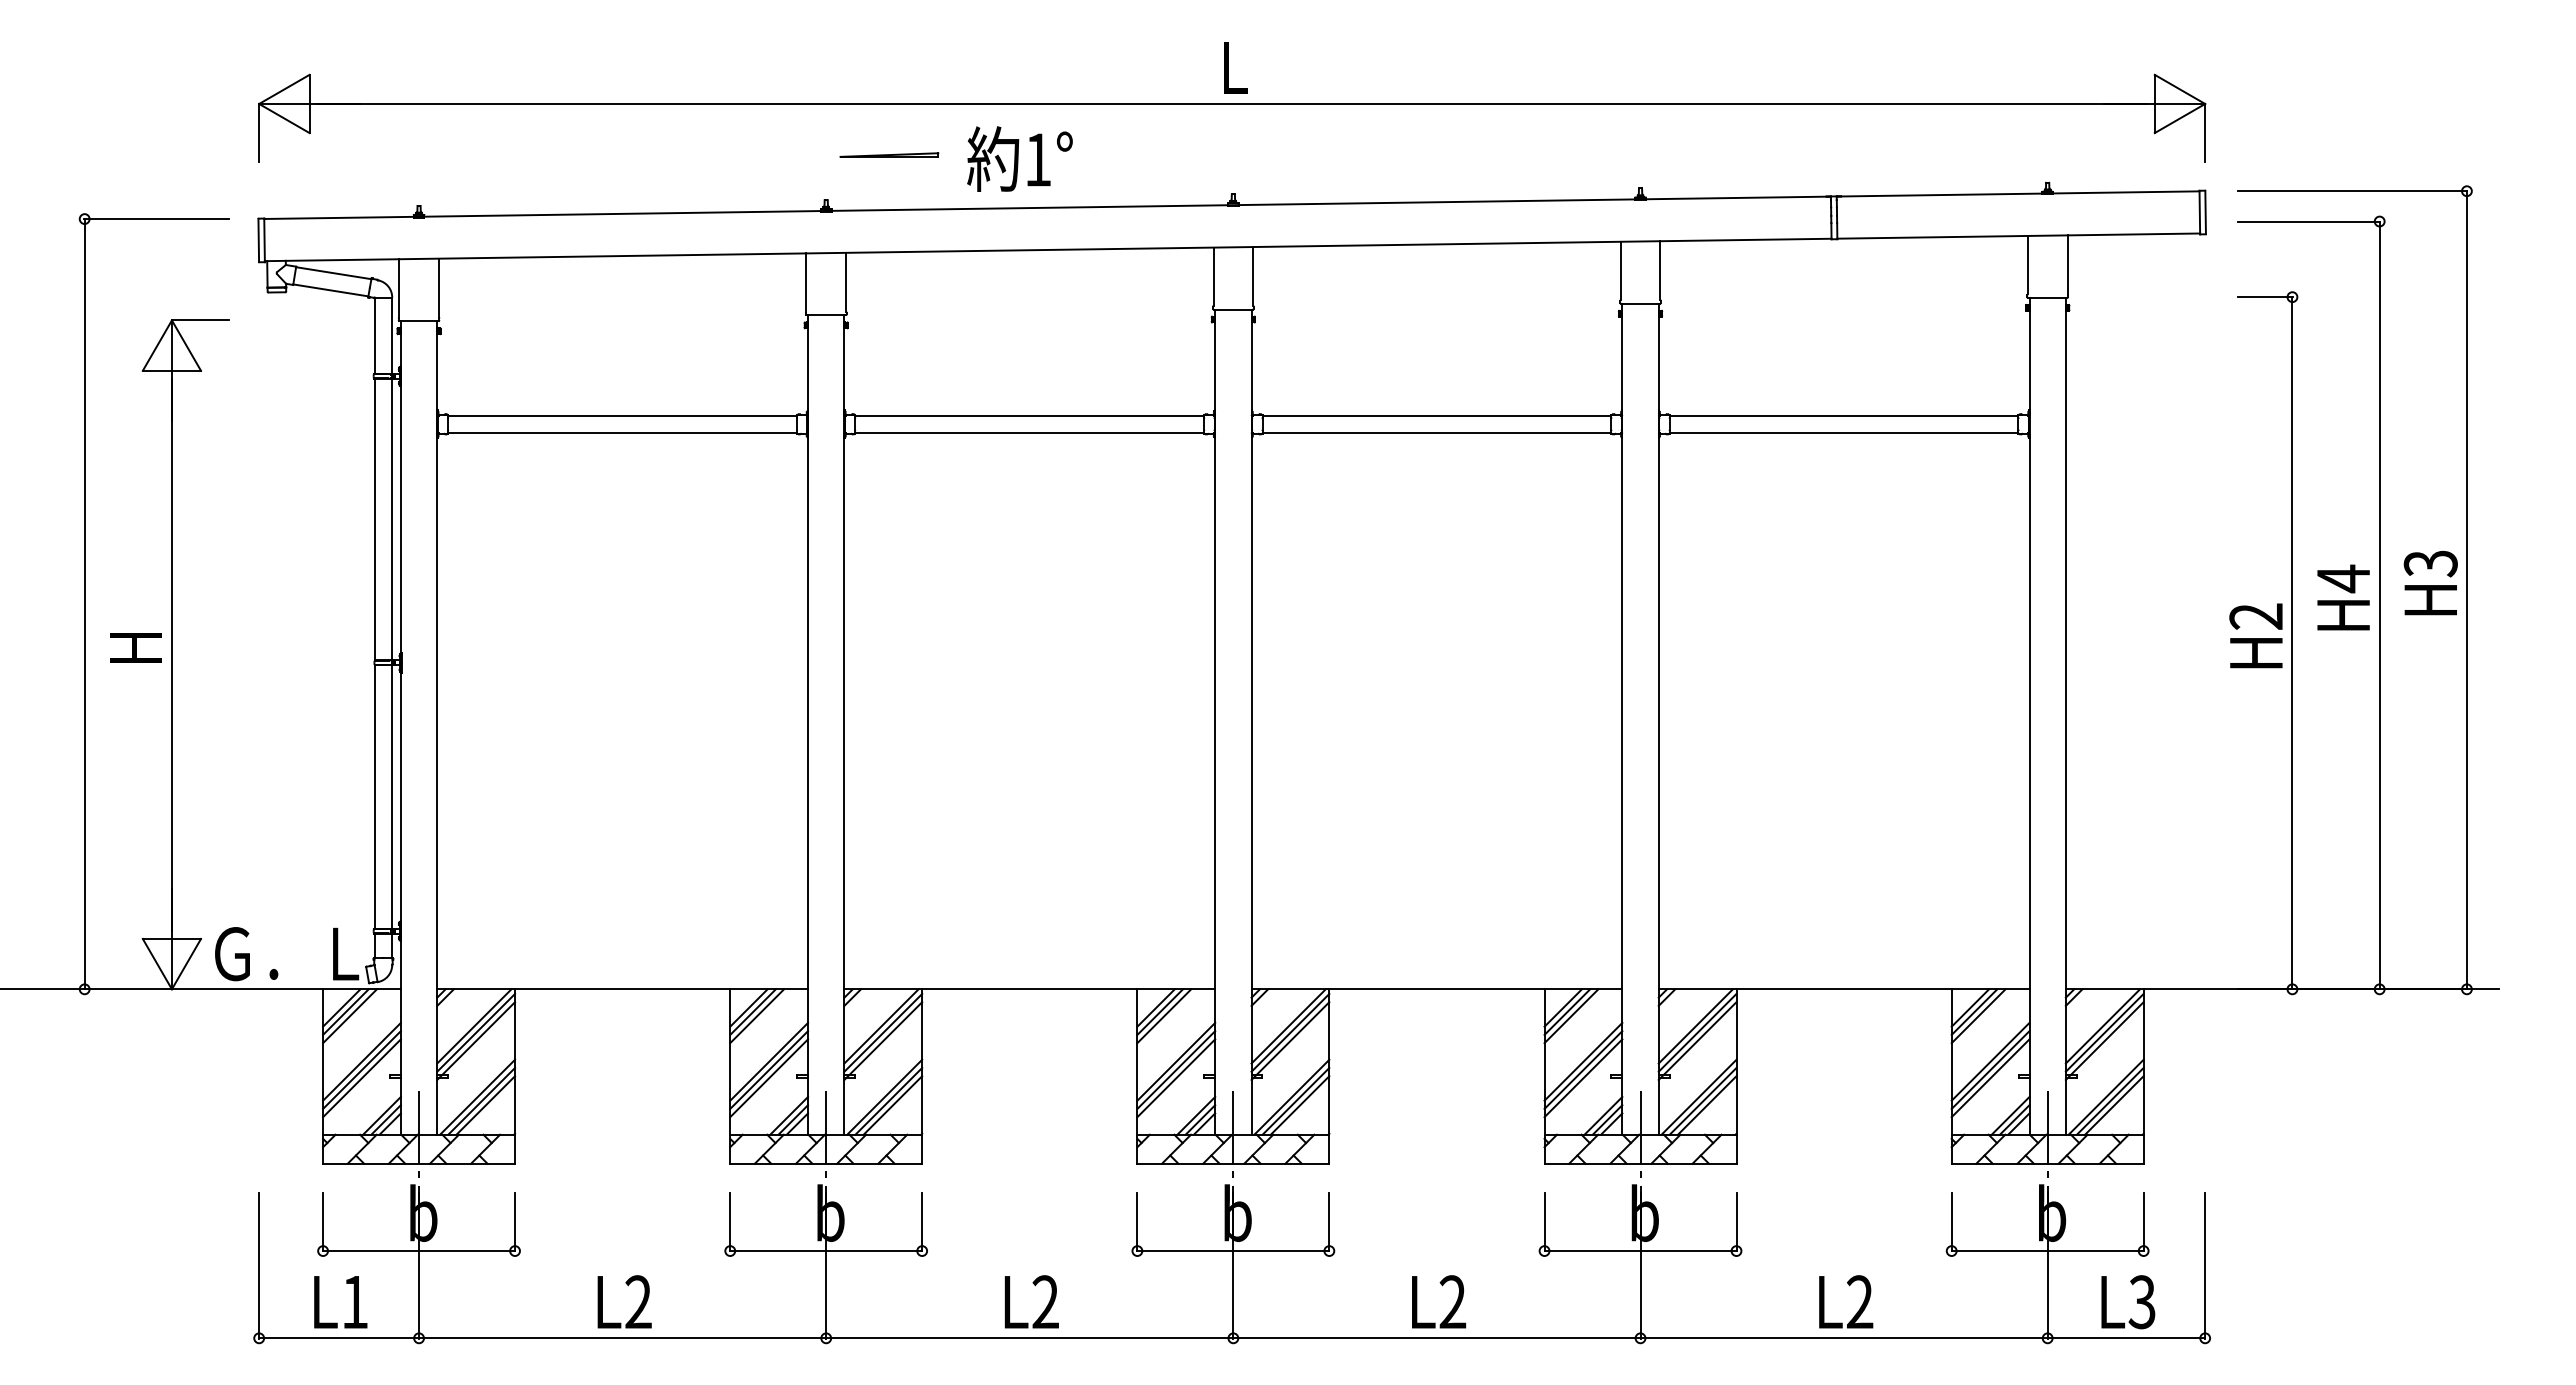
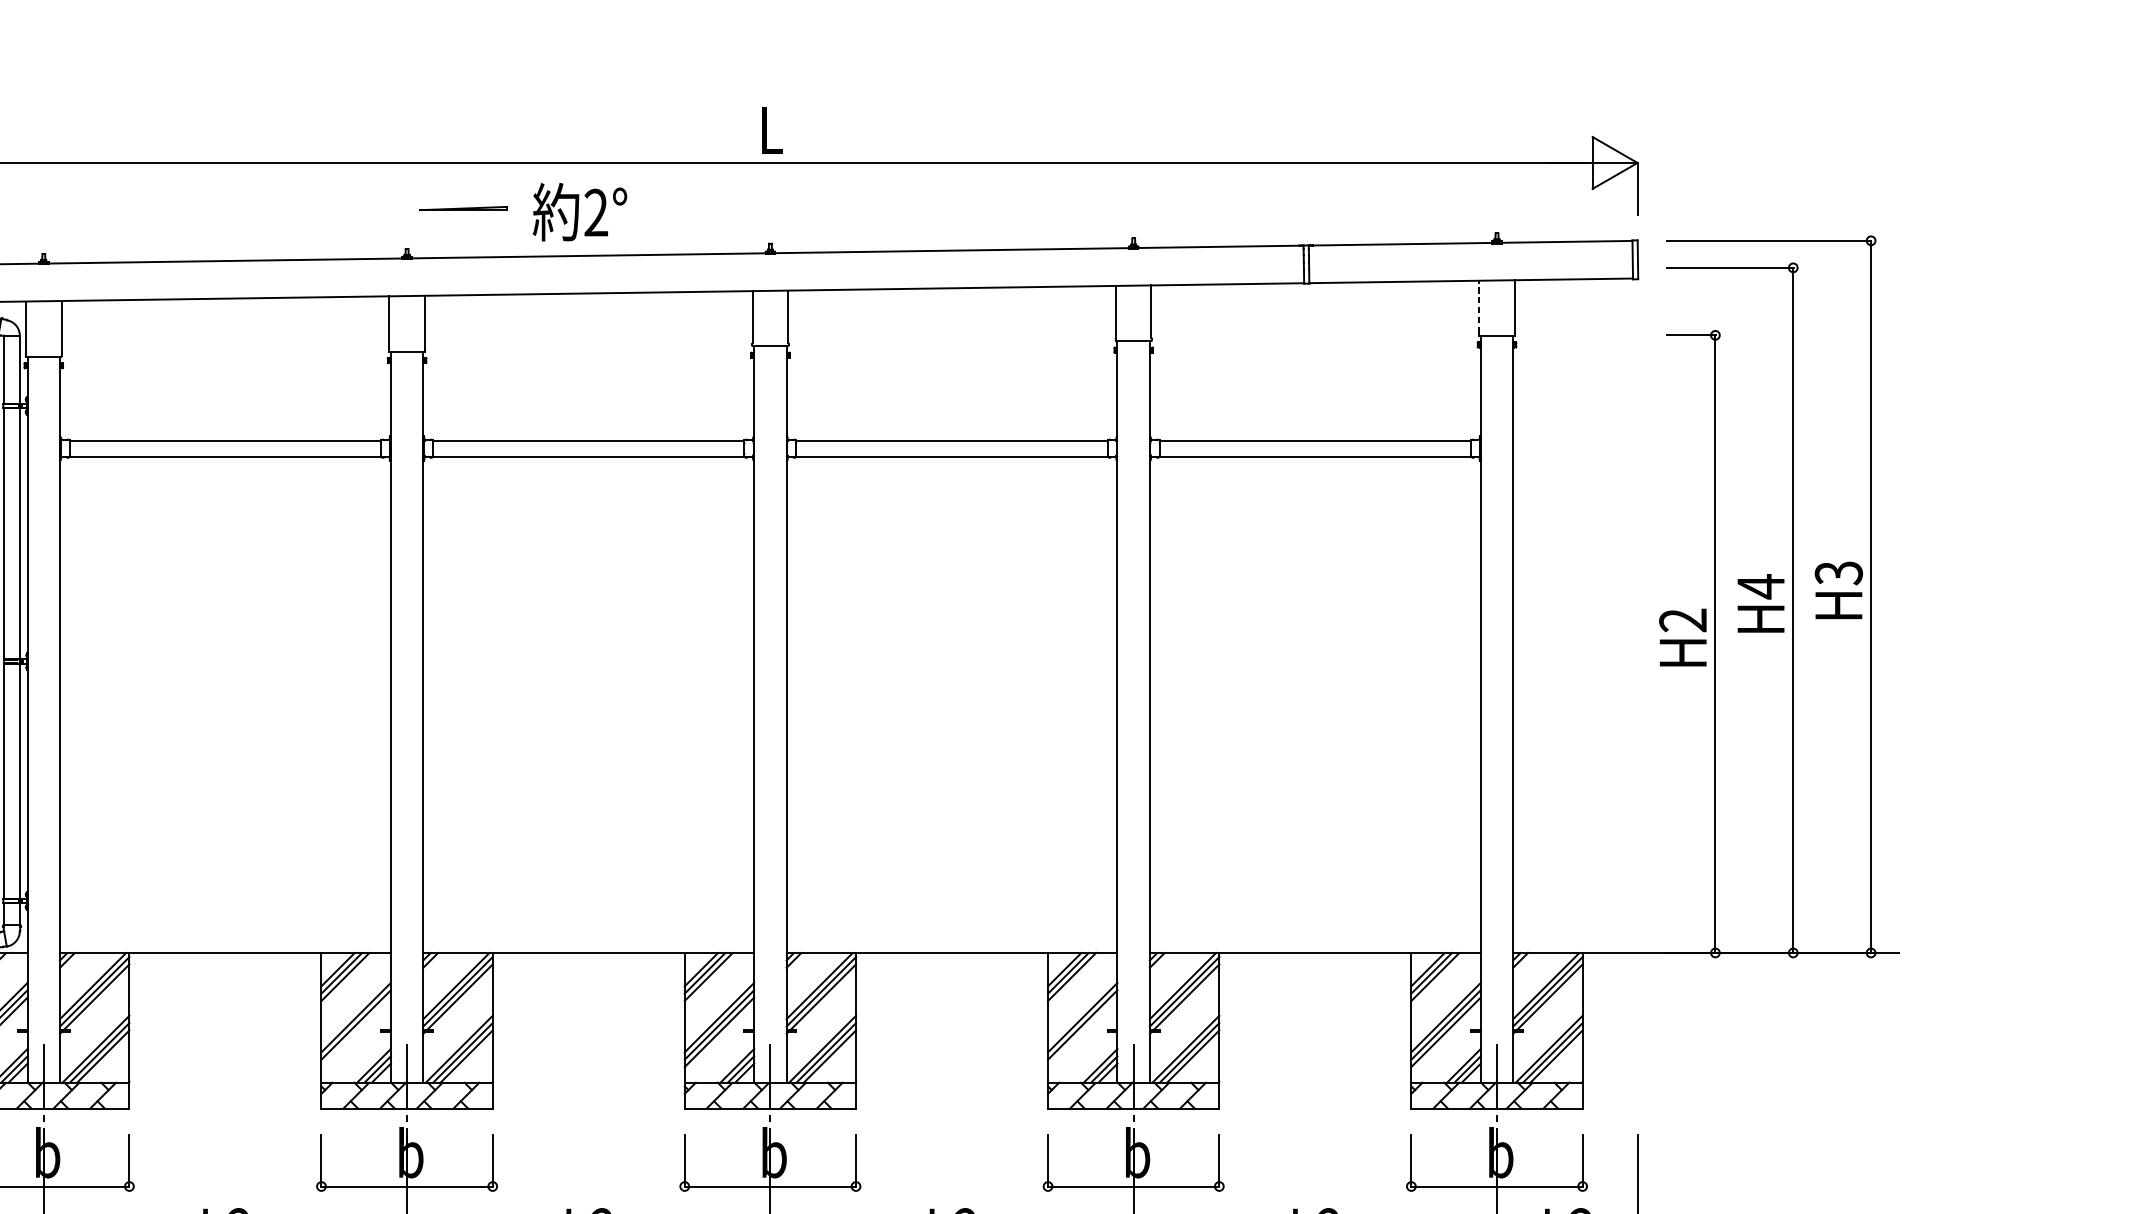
text: (1038, 159) -> (596, 212), 1° -> 2°
line: (2027, 264) -> (1478, 306), solid -> dashed
line: (769, 1078) -> (356, 1032), removed
line: (1583, 1078) -> (1082, 1032), removed

